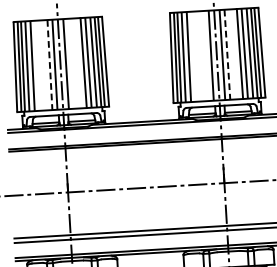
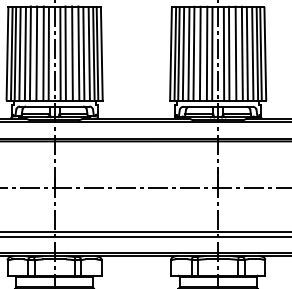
line: (233, 54) -> (235, 53), added
line: (205, 55) -> (206, 53), added
line: (227, 55) -> (229, 54), dashed -> solid
line: (193, 56) -> (193, 53), added
line: (198, 56) -> (199, 53), added
line: (70, 63) -> (65, 53), added
line: (77, 63) -> (72, 53), added
line: (36, 65) -> (29, 53), added
line: (43, 65) -> (36, 53), added
line: (49, 65) -> (43, 54), dashed -> solid

